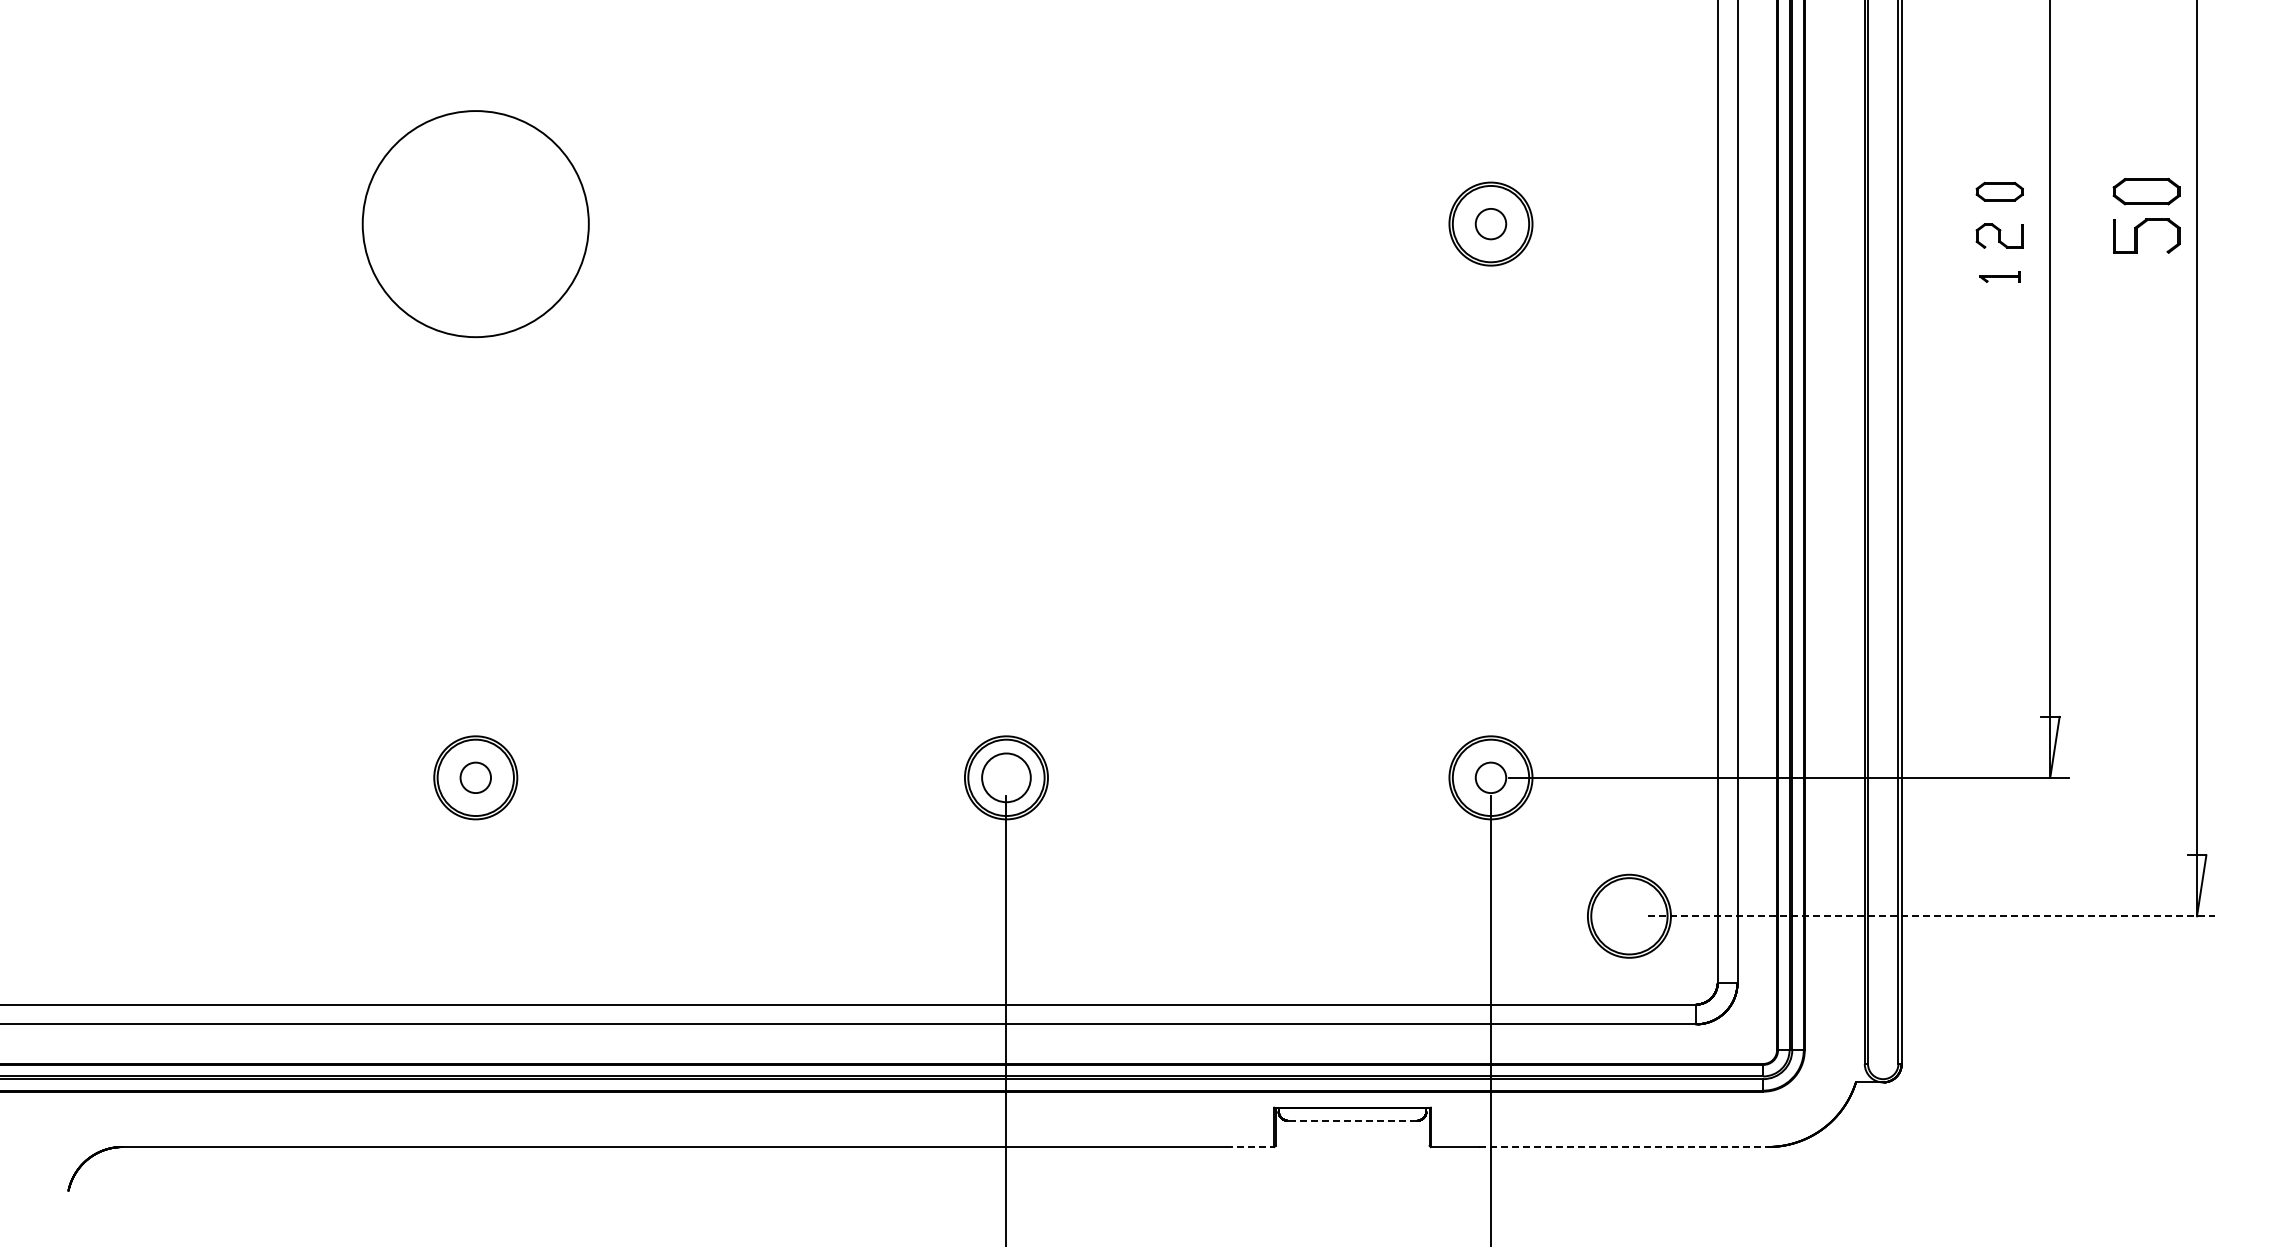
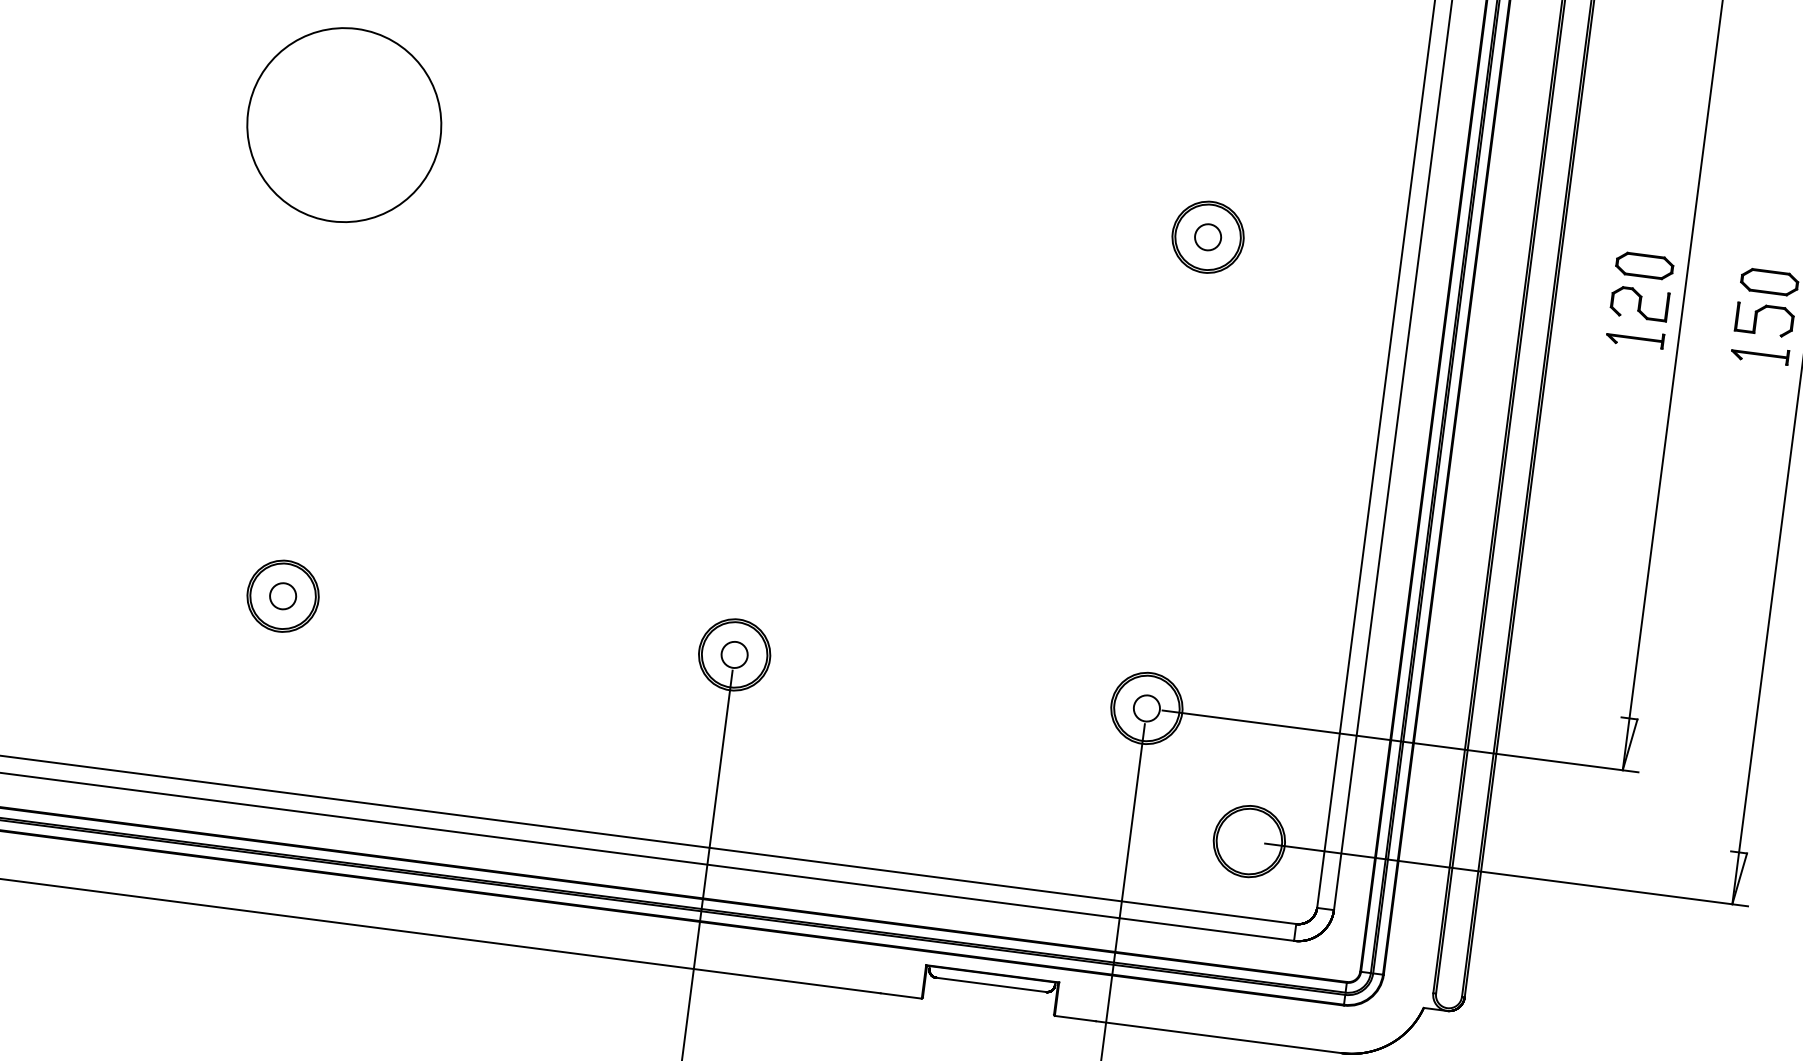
part: (1999, 191) -> (1644, 265), size x1.43
part: (1999, 235) -> (1639, 303), size x1.43
part: (1999, 276) -> (1634, 338), size x1.67
part: (2146, 276) -> (1760, 354), added
circle: (1006, 777) -> (734, 654), size x0.62
line: (1931, 916) -> (1506, 875), dashed -> solid
line: (1352, 1120) -> (991, 984), dashed -> solid
line: (1250, 1147) -> (901, 996), dashed -> solid
line: (1624, 1147) -> (1219, 1037), dashed -> solid

